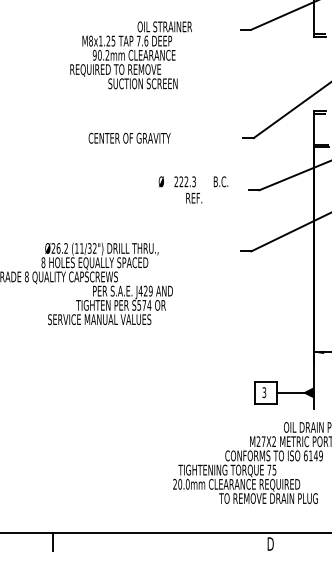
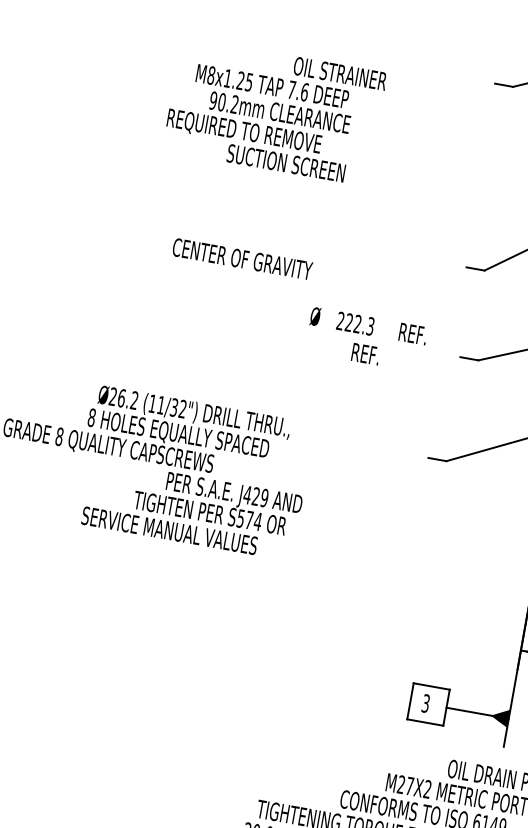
text: (130, 55) -> (273, 111), moved
text: (129, 137) -> (242, 257), moved
text: (219, 181) -> (413, 333), B.C. -> REF.

